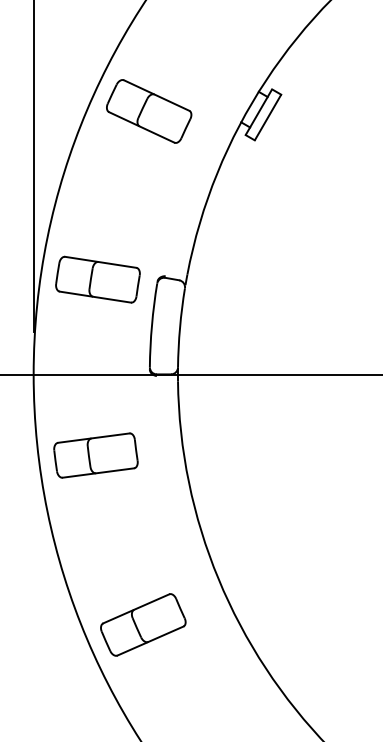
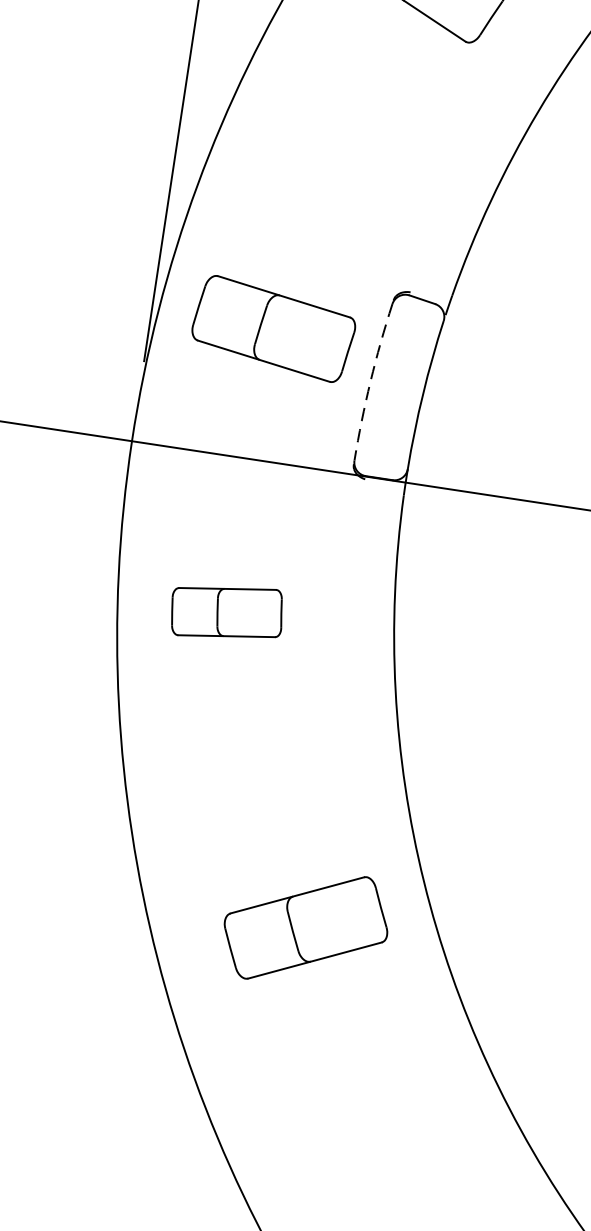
part: (97, 279) -> (272, 328), moved
arc: (151, 325) -> (369, 381), solid -> dashed
part: (95, 455) -> (226, 612), size x0.7
part: (143, 624) -> (306, 927), moved

